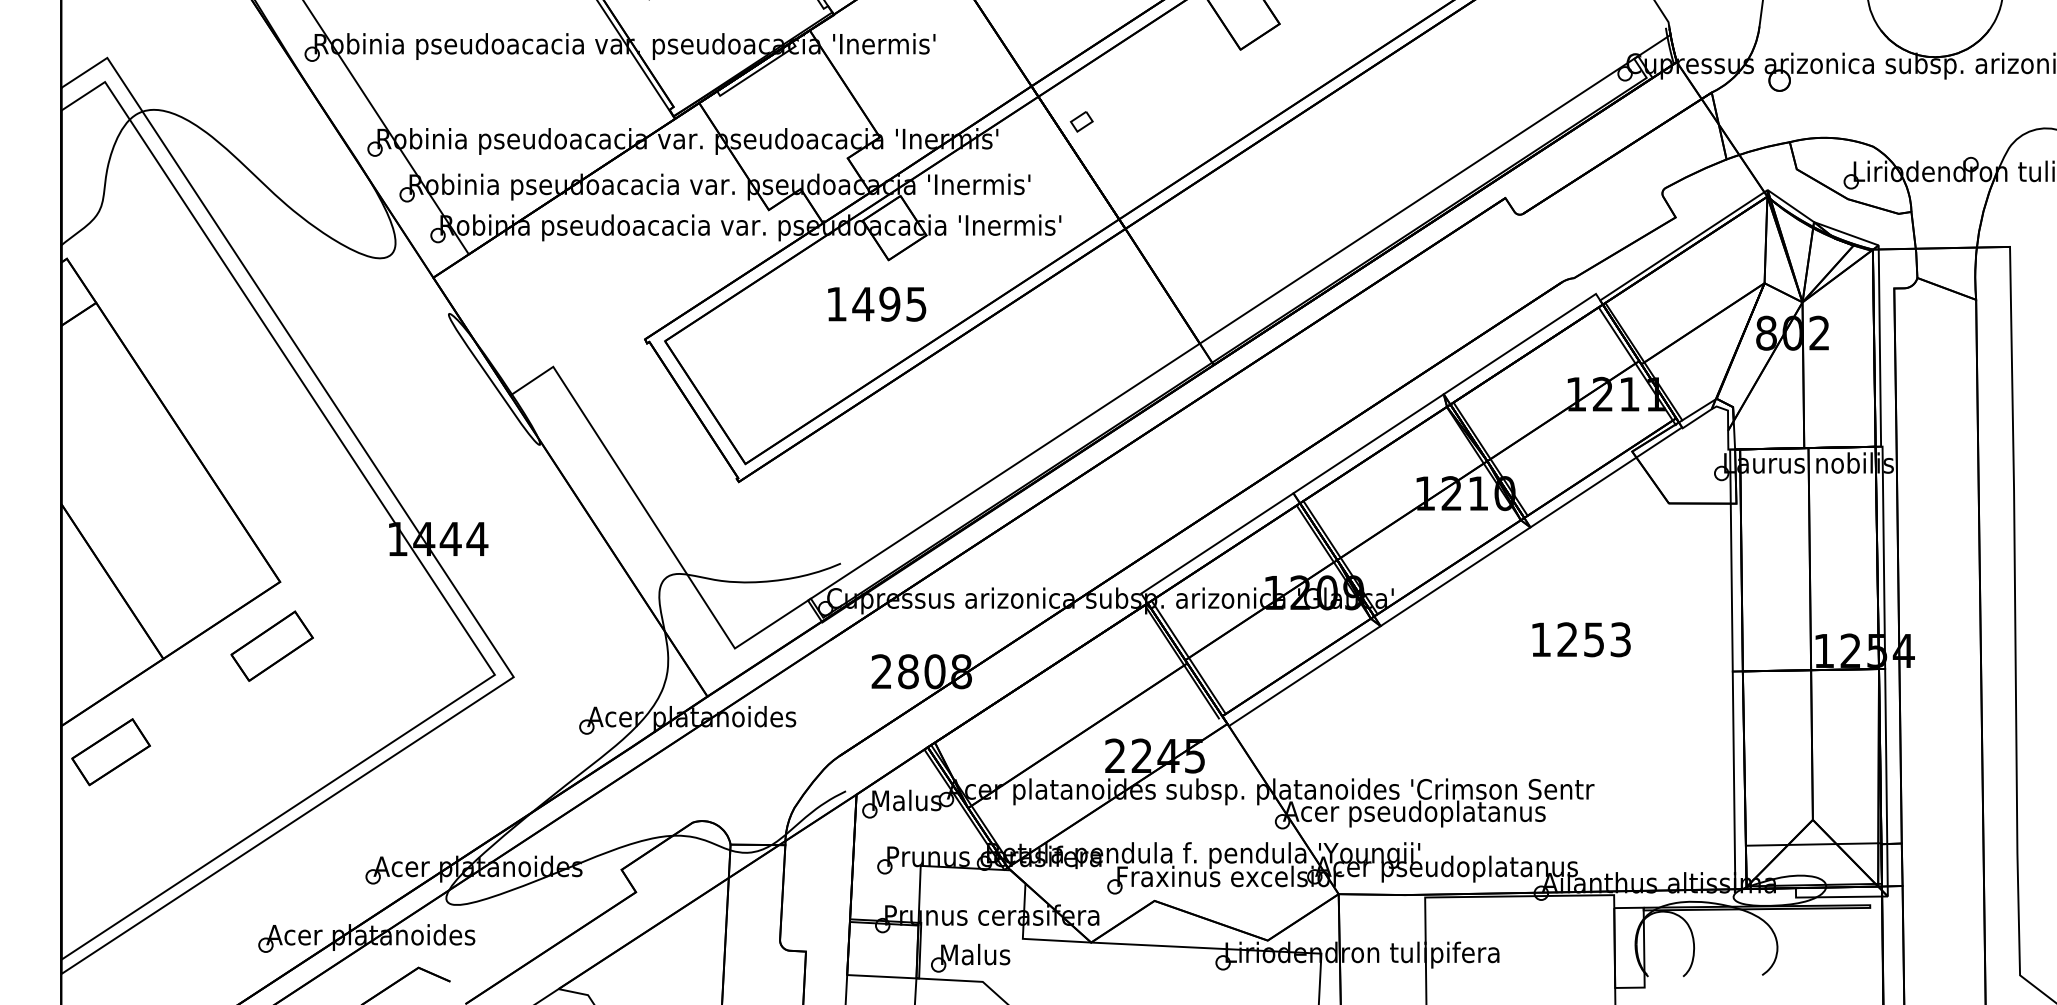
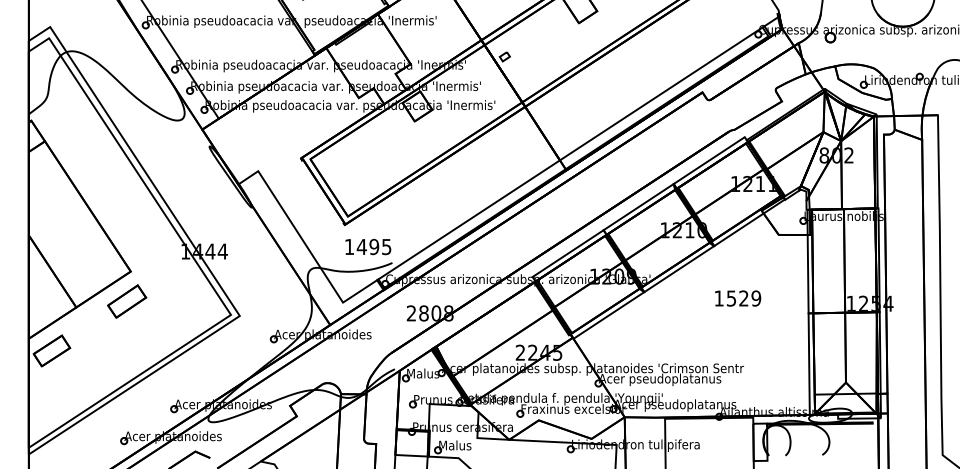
text: (877, 303) -> (368, 246), moved
text: (1595, 639) -> (744, 298), 1253 -> 1529

